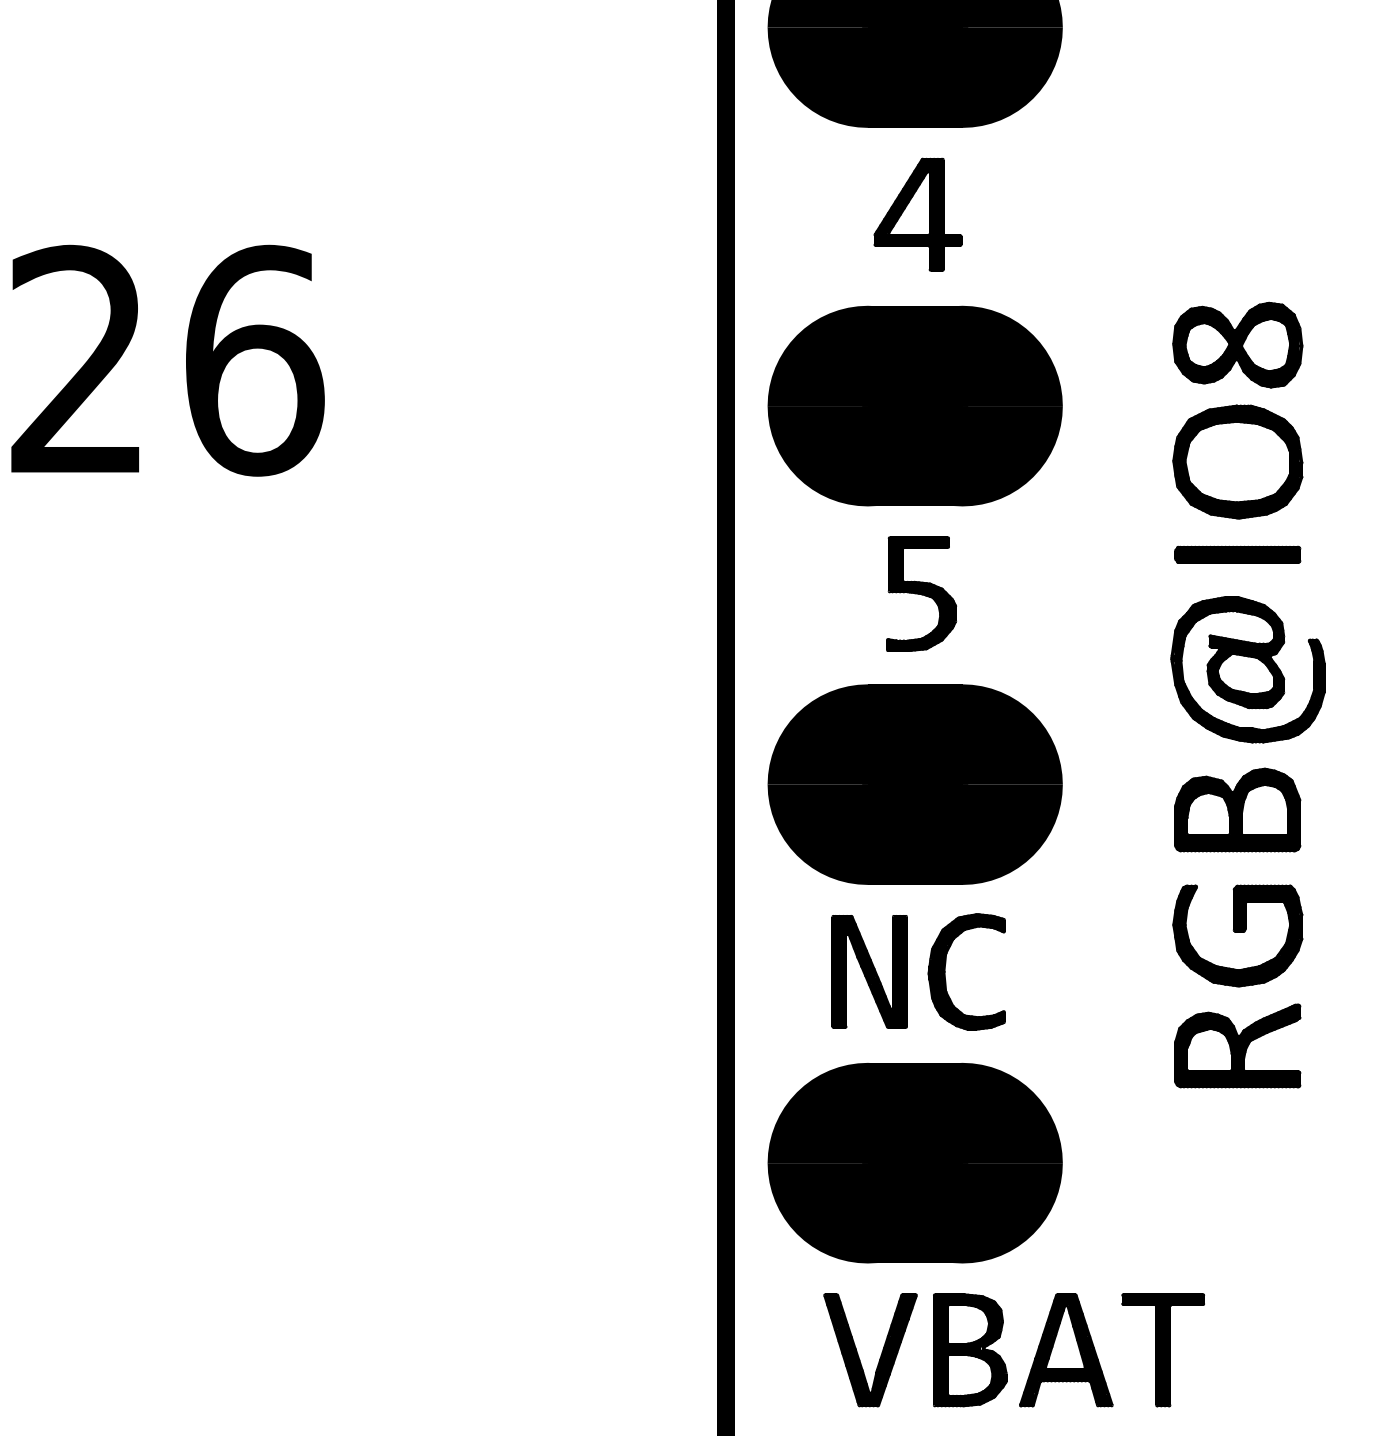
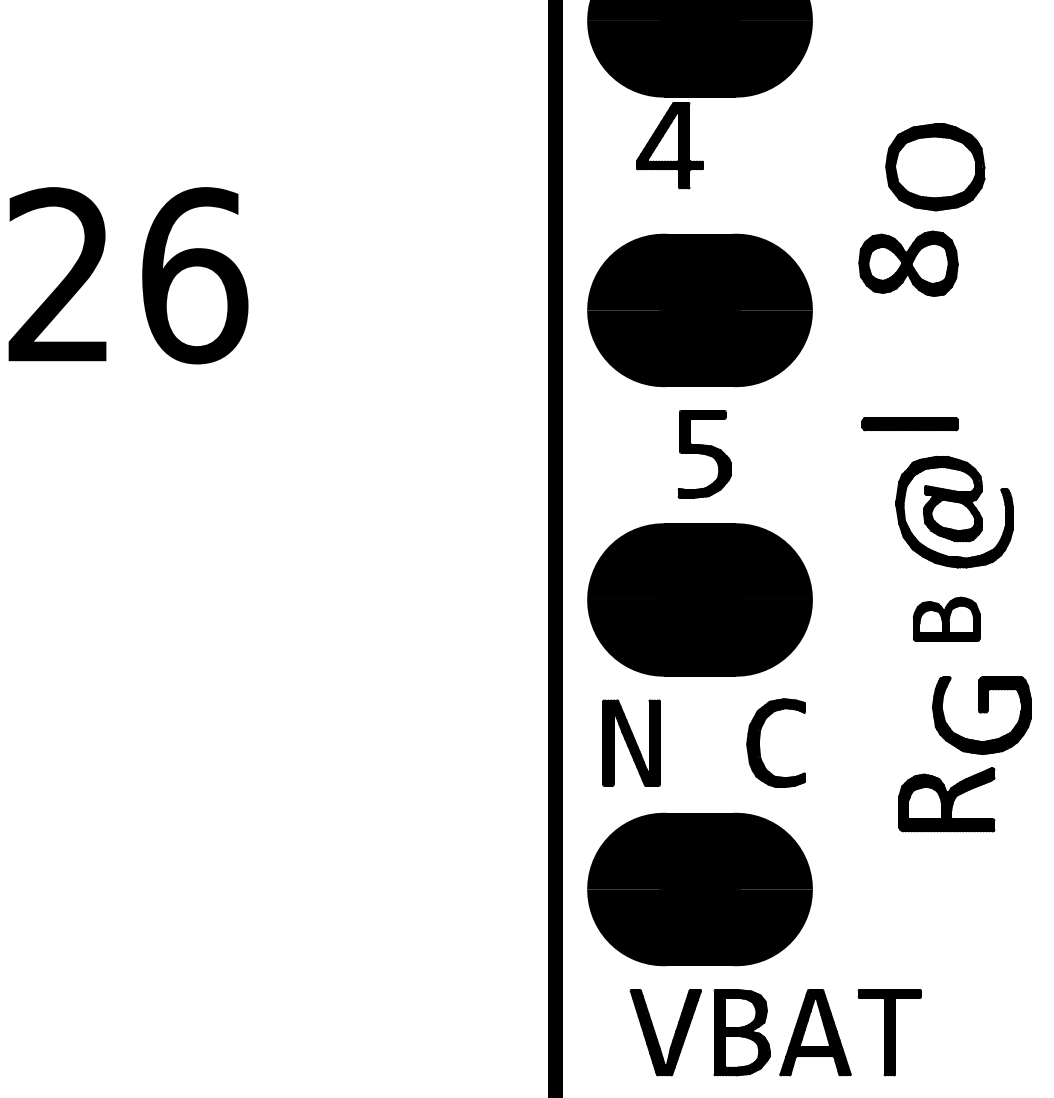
part: (917, 214) -> (669, 145), moved
part: (1237, 344) -> (908, 263), moved
part: (1237, 461) -> (935, 166), moved
part: (1237, 554) -> (909, 423), moved
part: (1237, 809) -> (946, 618), size x0.7
part: (1237, 935) -> (981, 715), moved
part: (869, 971) -> (631, 742), moved
part: (945, 971) -> (759, 742), moved

